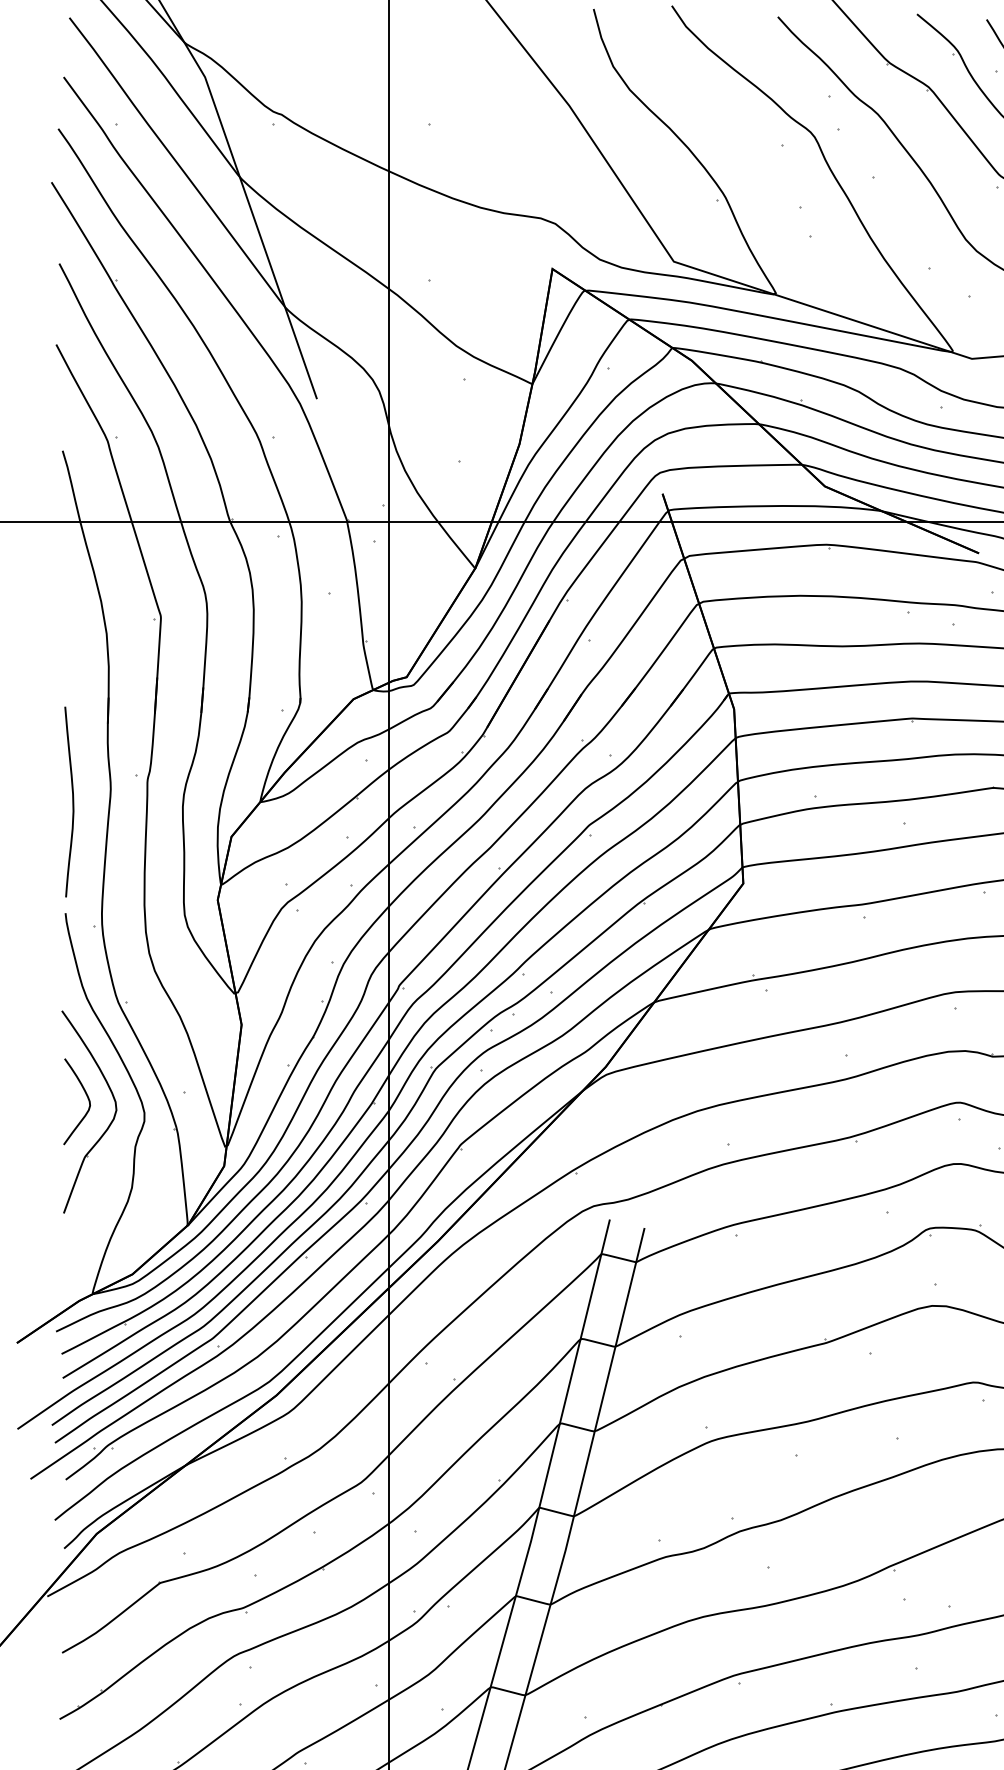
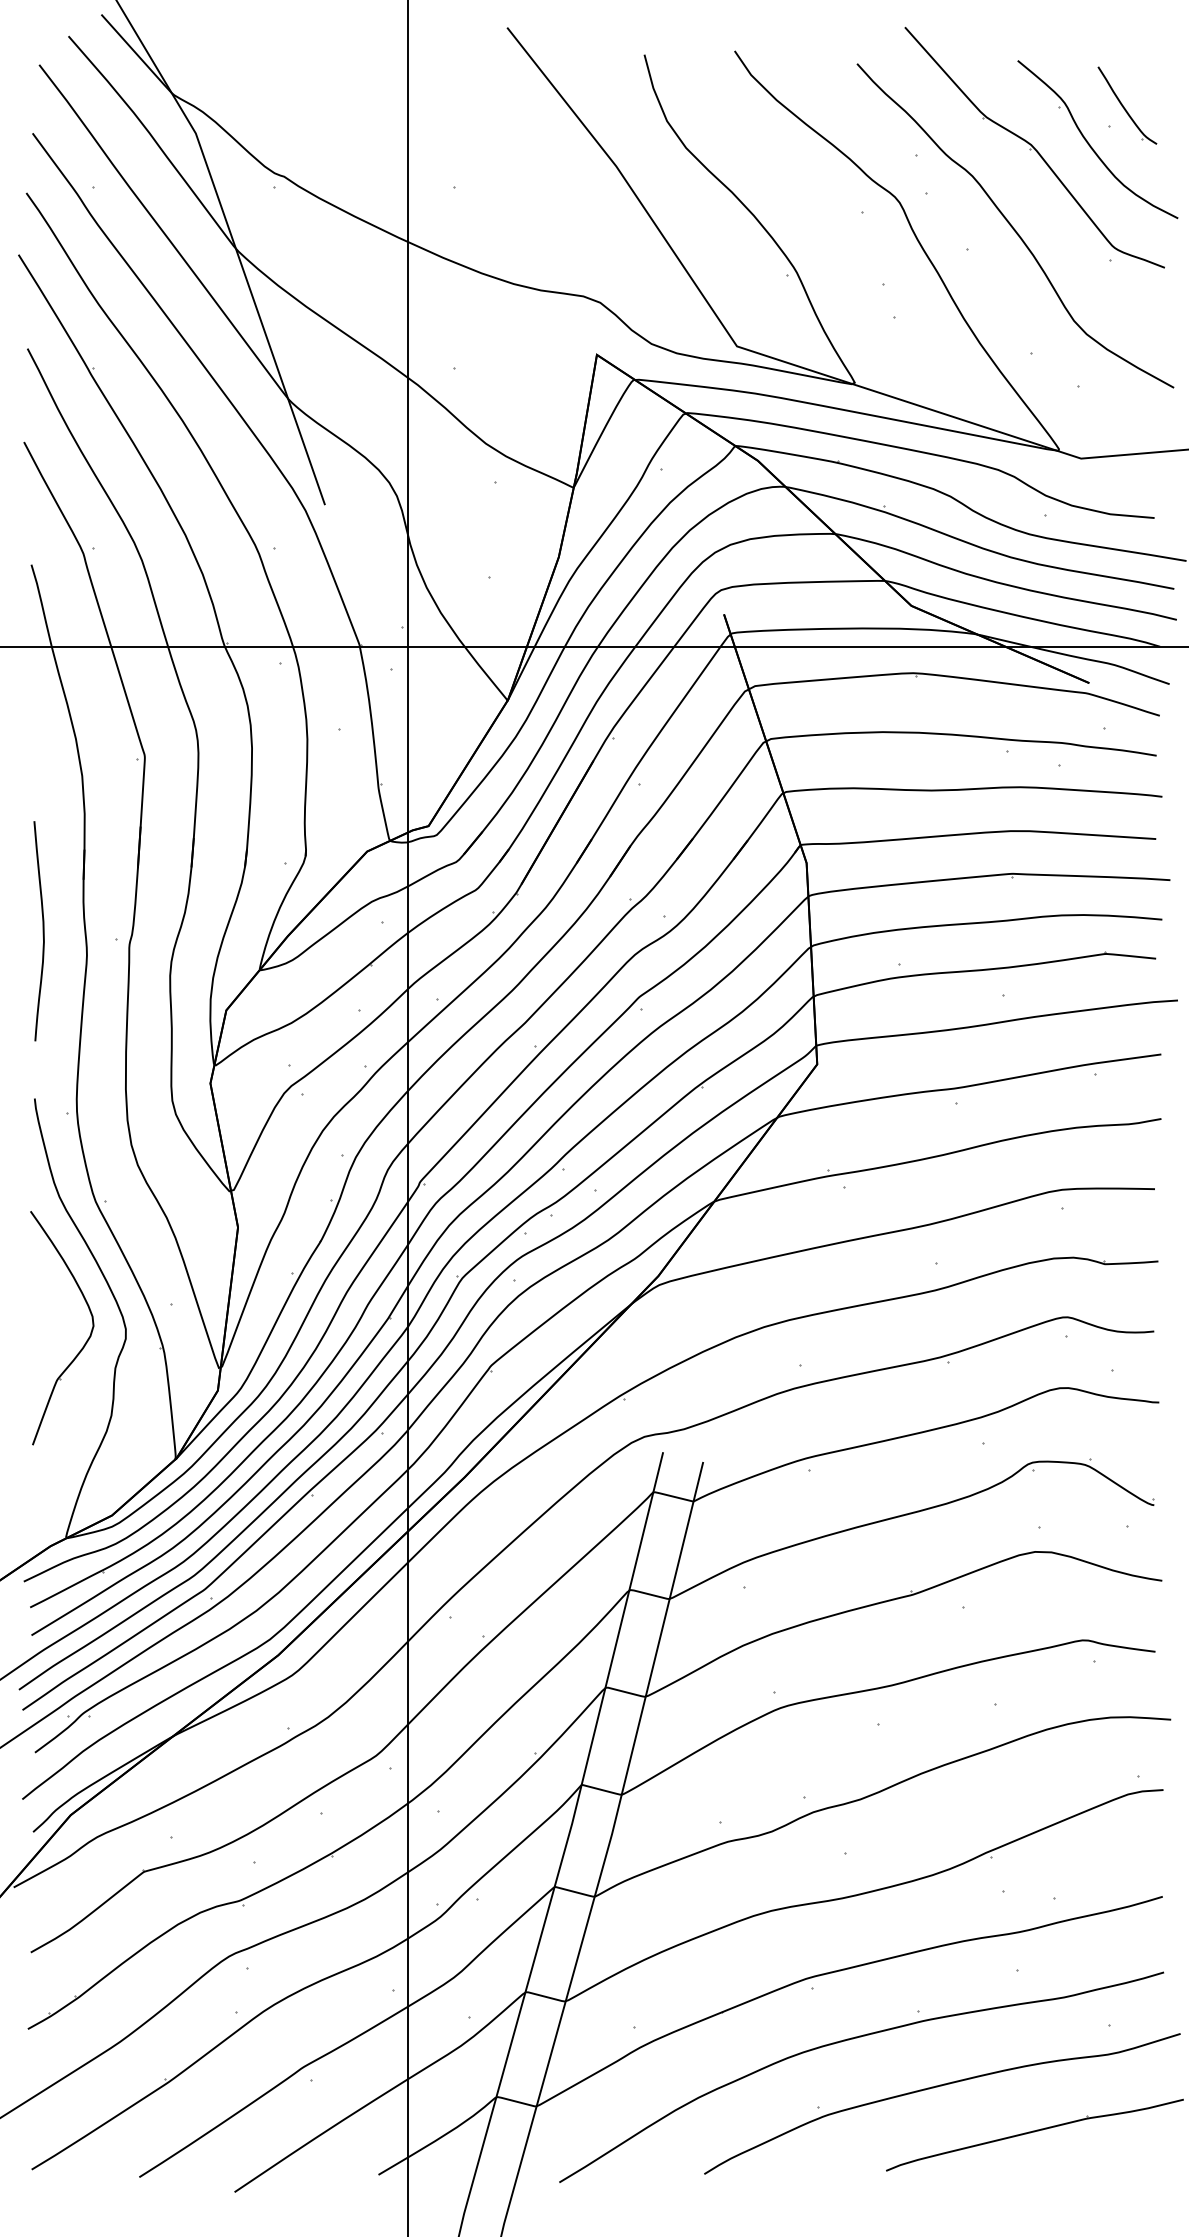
curve: (72, 802) -> (42, 931), moved
curve: (87, 1099) -> (60, 1313), removed

